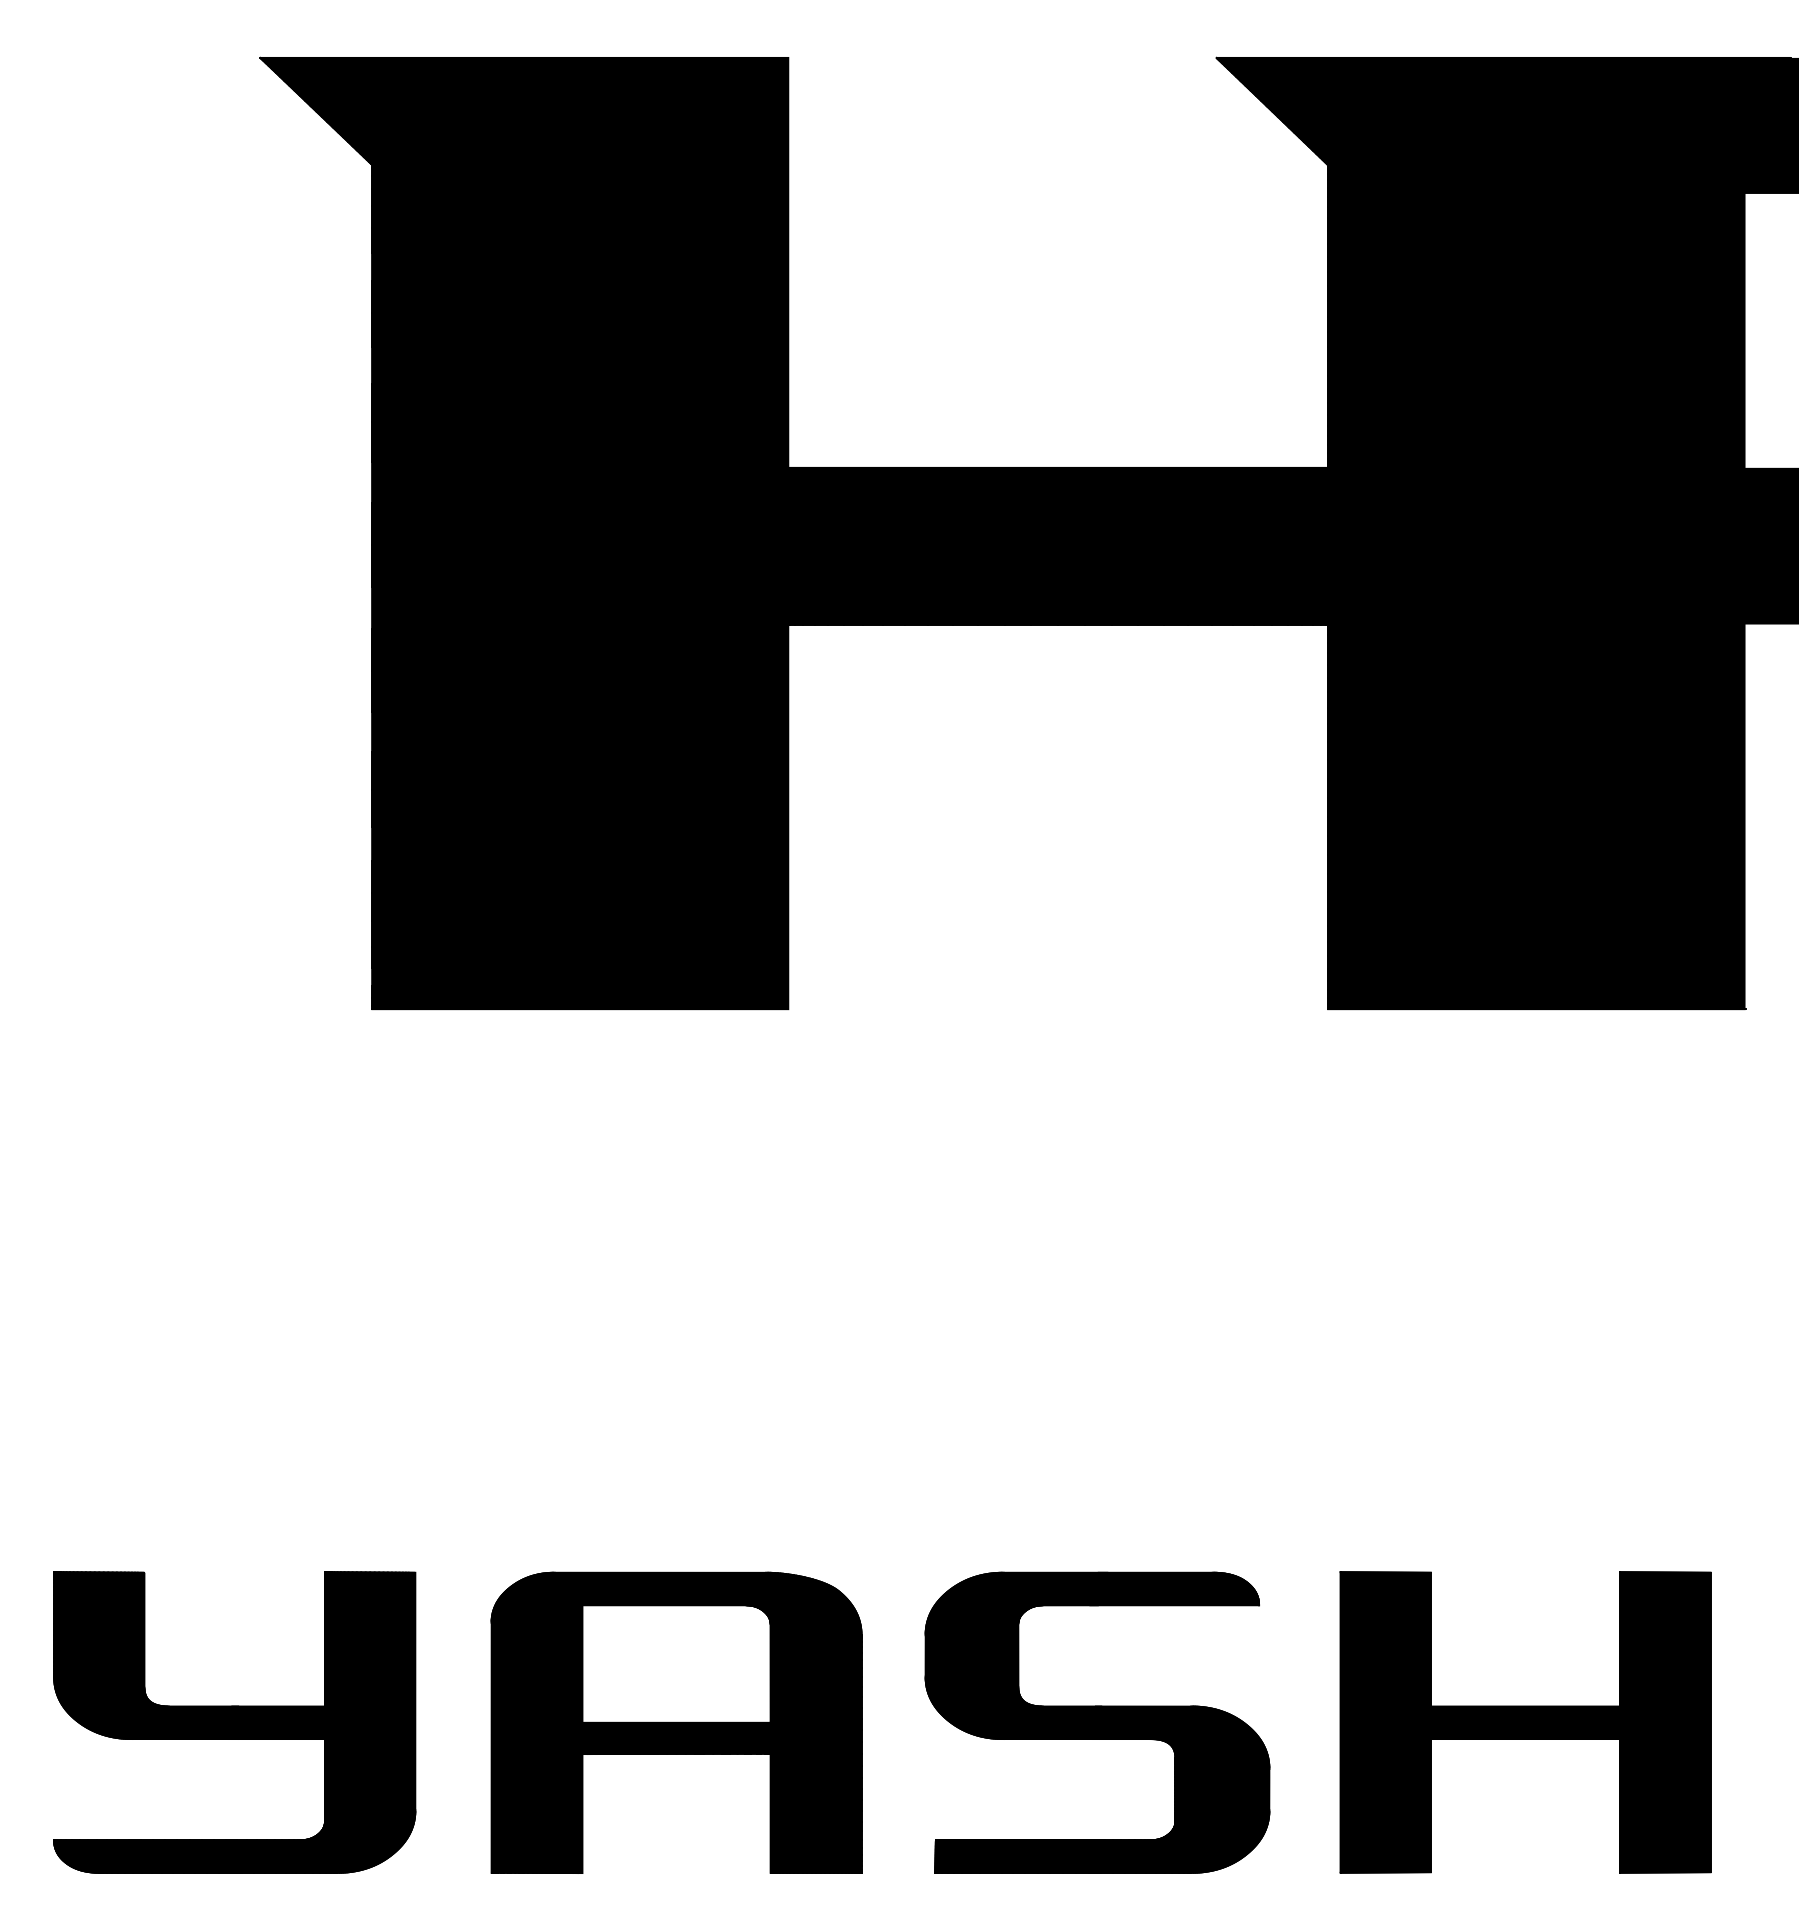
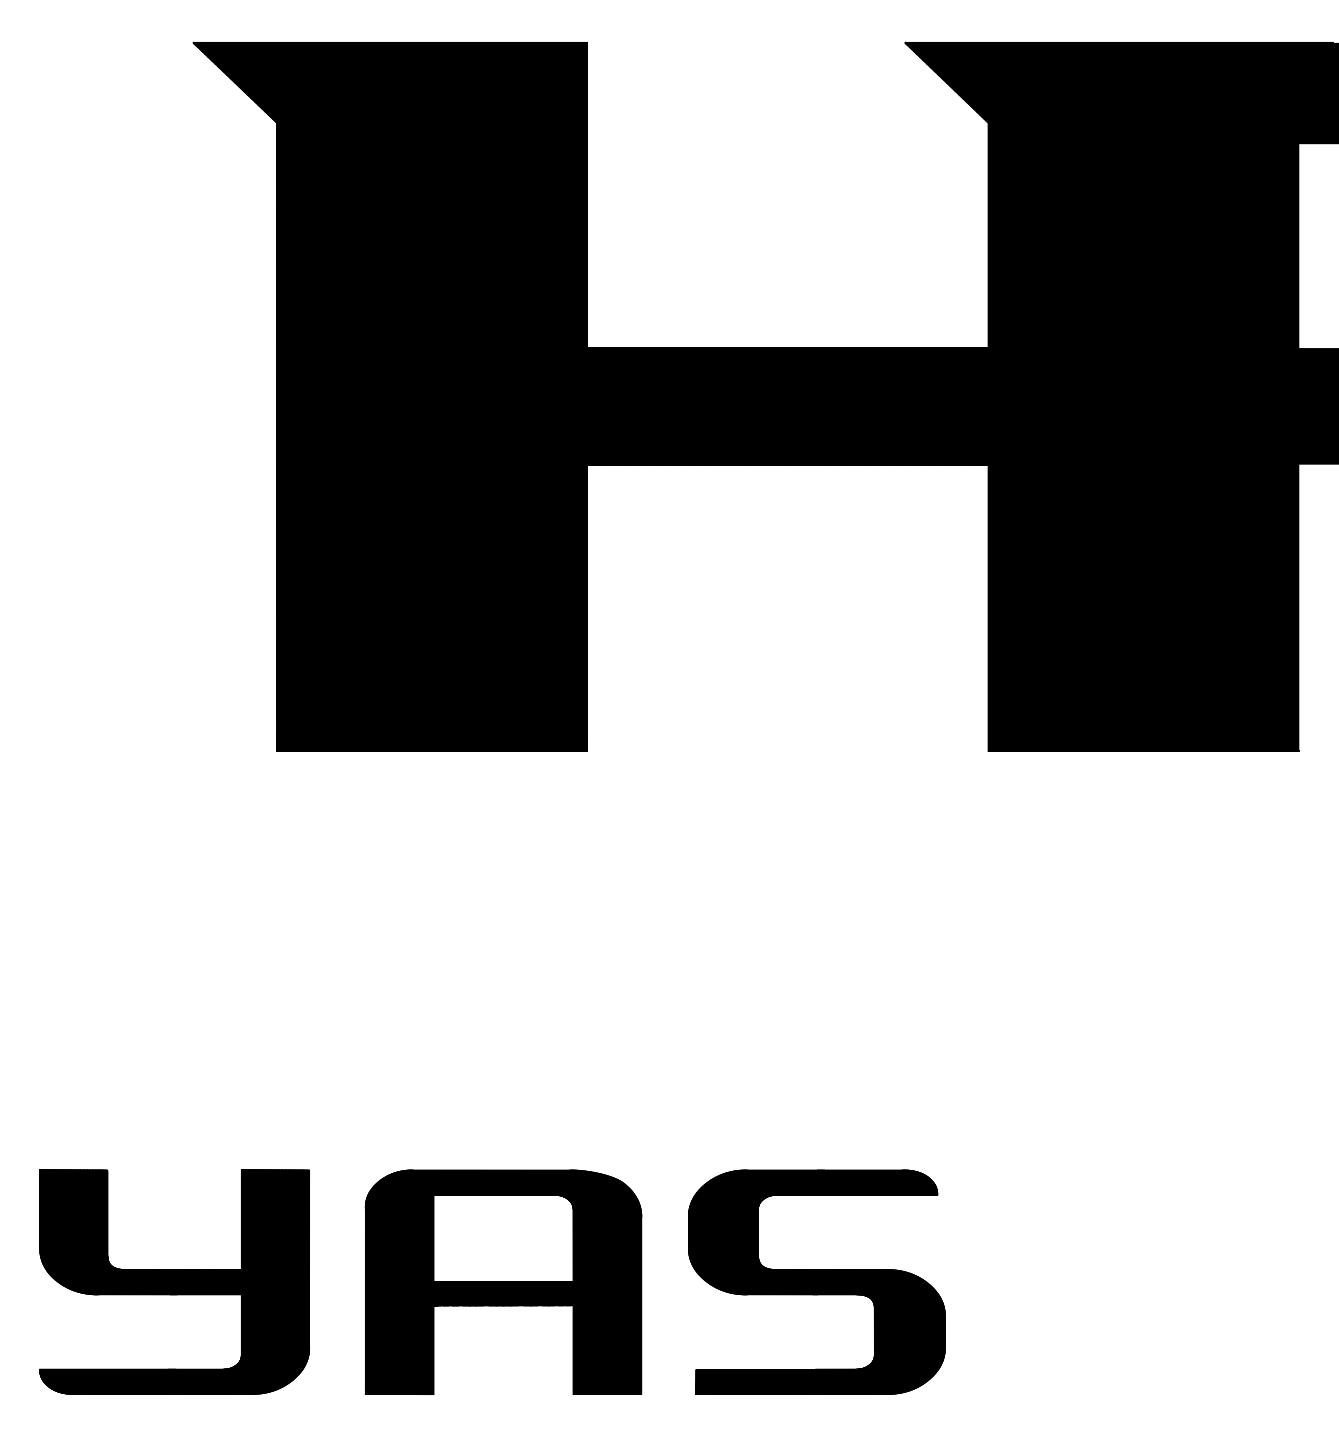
part: (1525, 1722) -> (1135, 1282), removed

